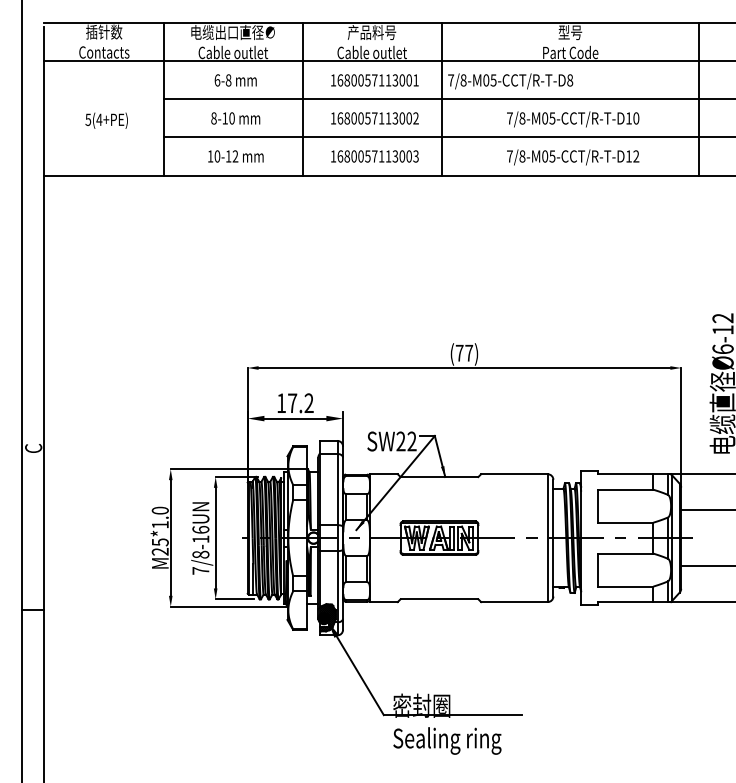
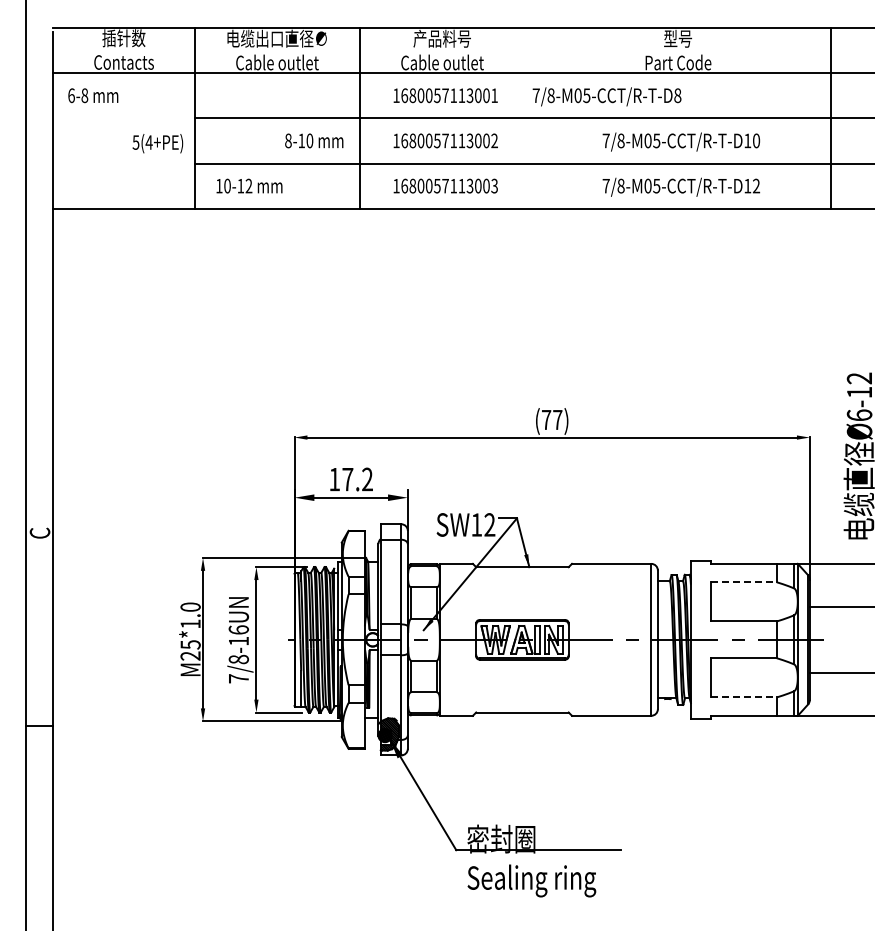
text: (235, 80) -> (93, 95), moved
line: (442, 98) -> (525, 117), removed
text: (235, 118) -> (314, 140), moved
text: (106, 120) -> (157, 143), moved
text: (235, 155) -> (249, 185), moved
text: (400, 441) -> (476, 524), SW22 -> SW12
line: (626, 489) -> (744, 582), solid -> dashed
line: (626, 586) -> (744, 697), solid -> dashed

